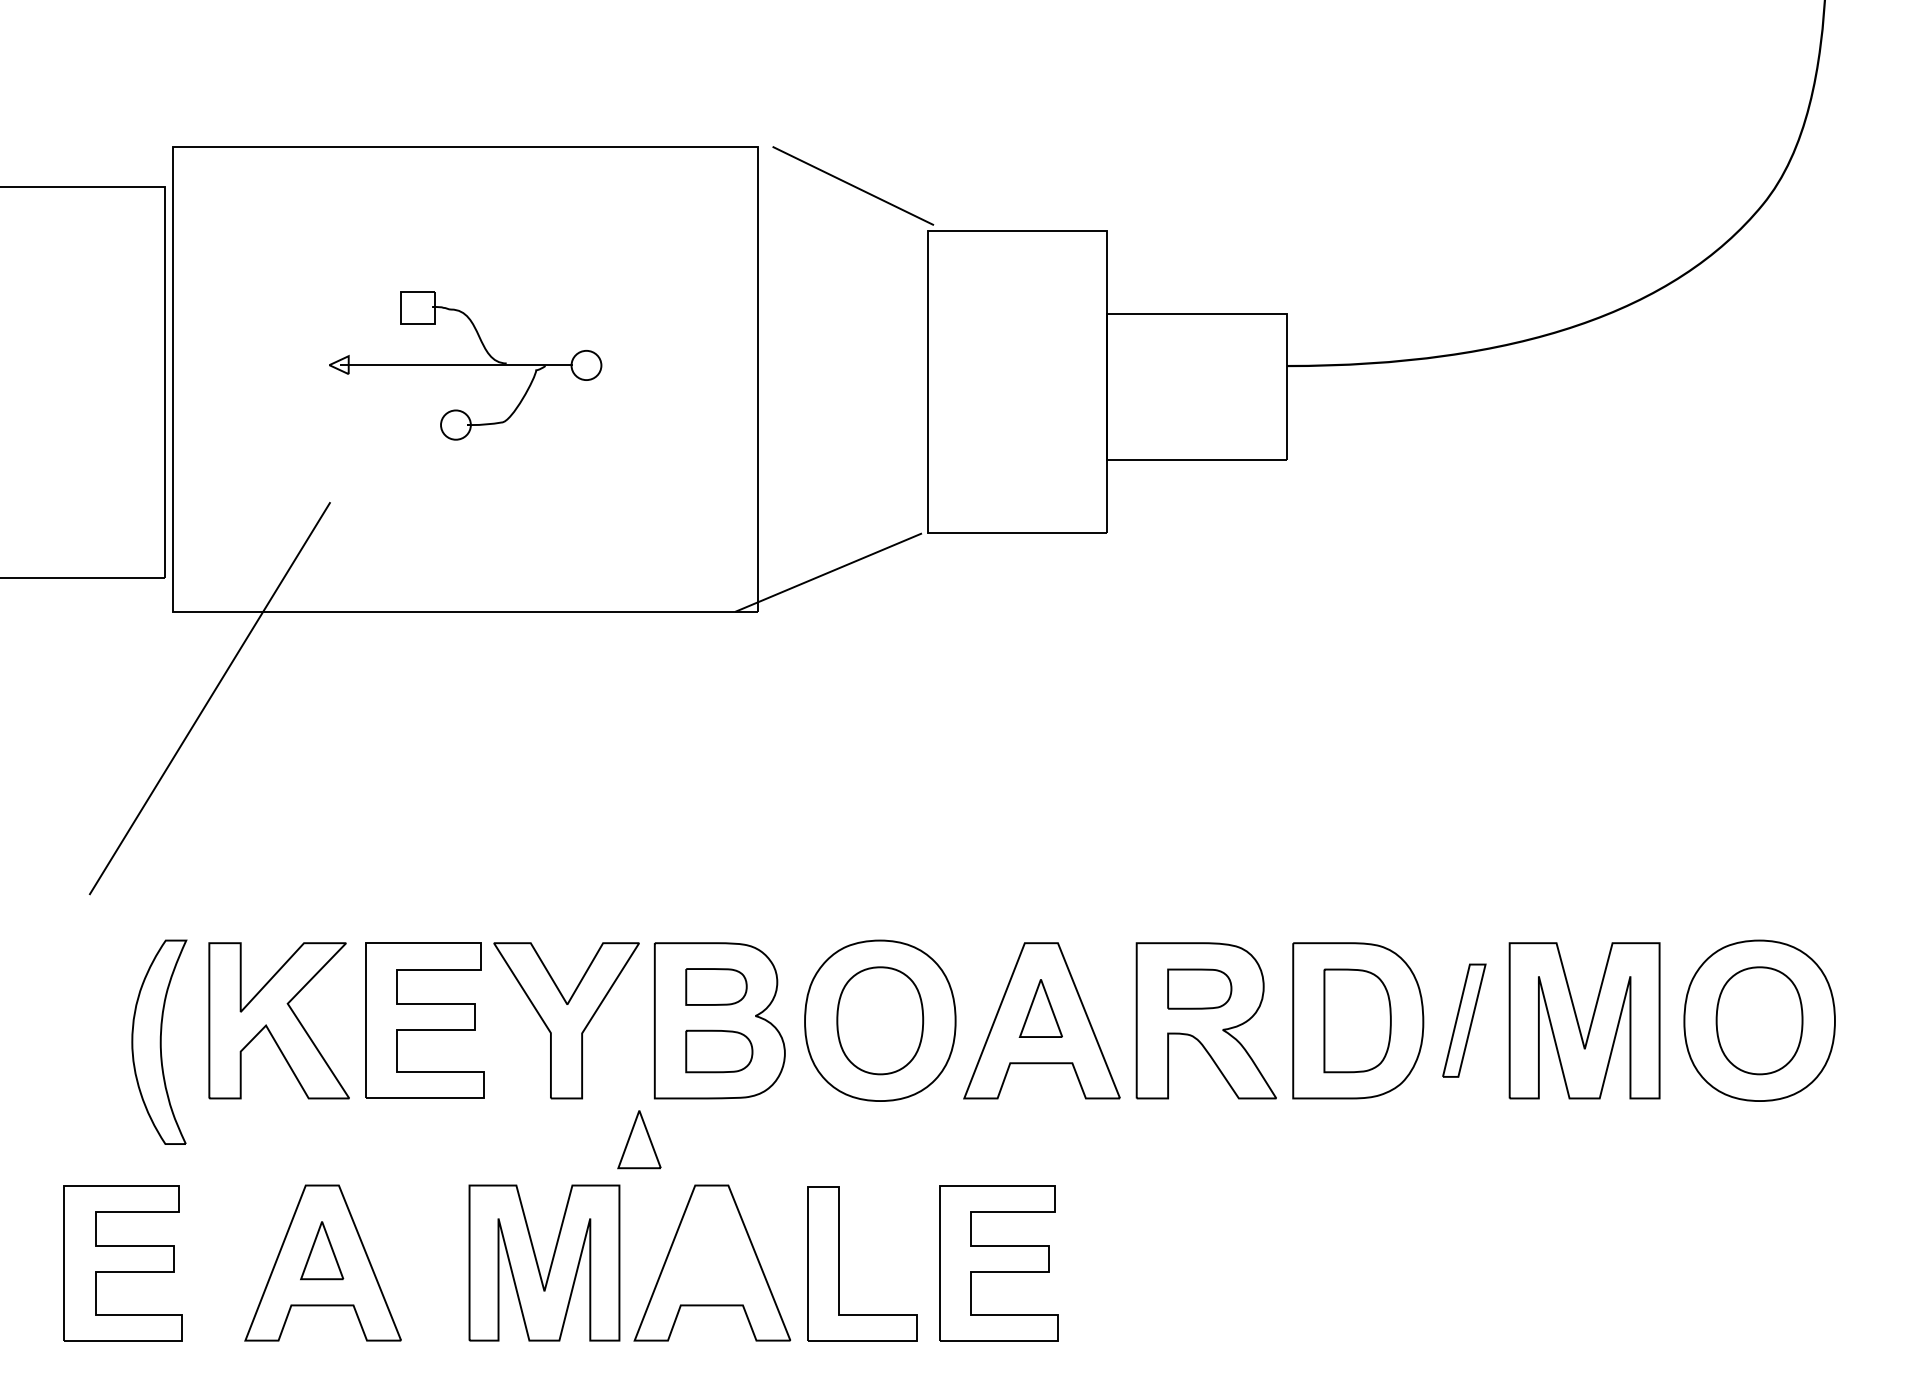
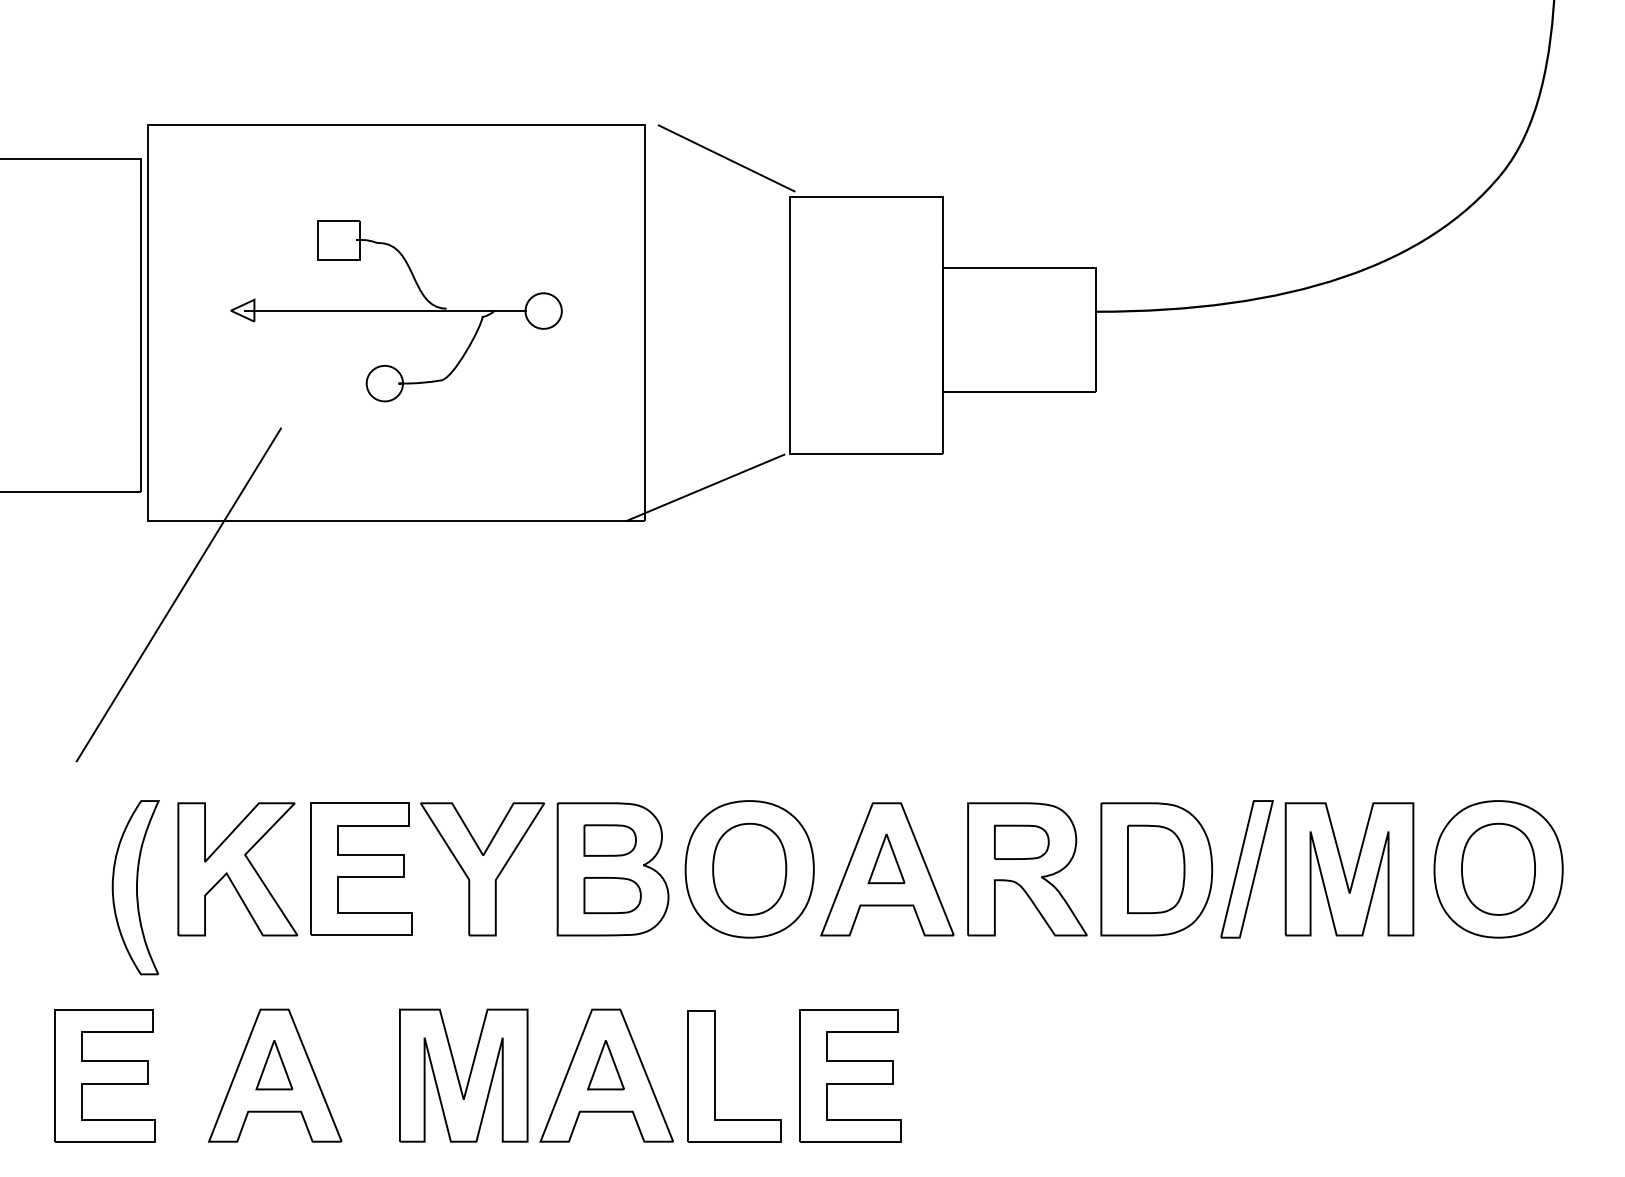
part: (465, 365) -> (396, 311), size x1.43
part: (1464, 1020) -> (1247, 869), size x1.43
part: (639, 1139) -> (605, 1064), moved

